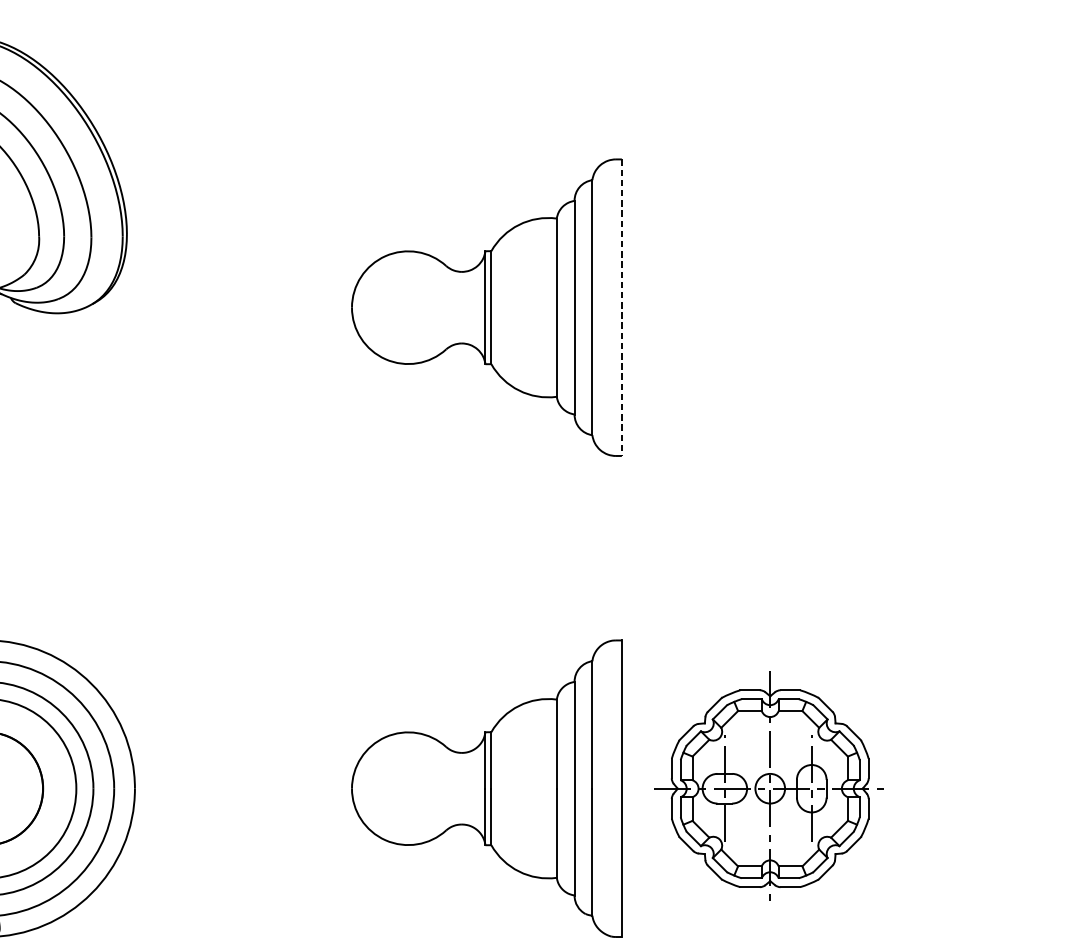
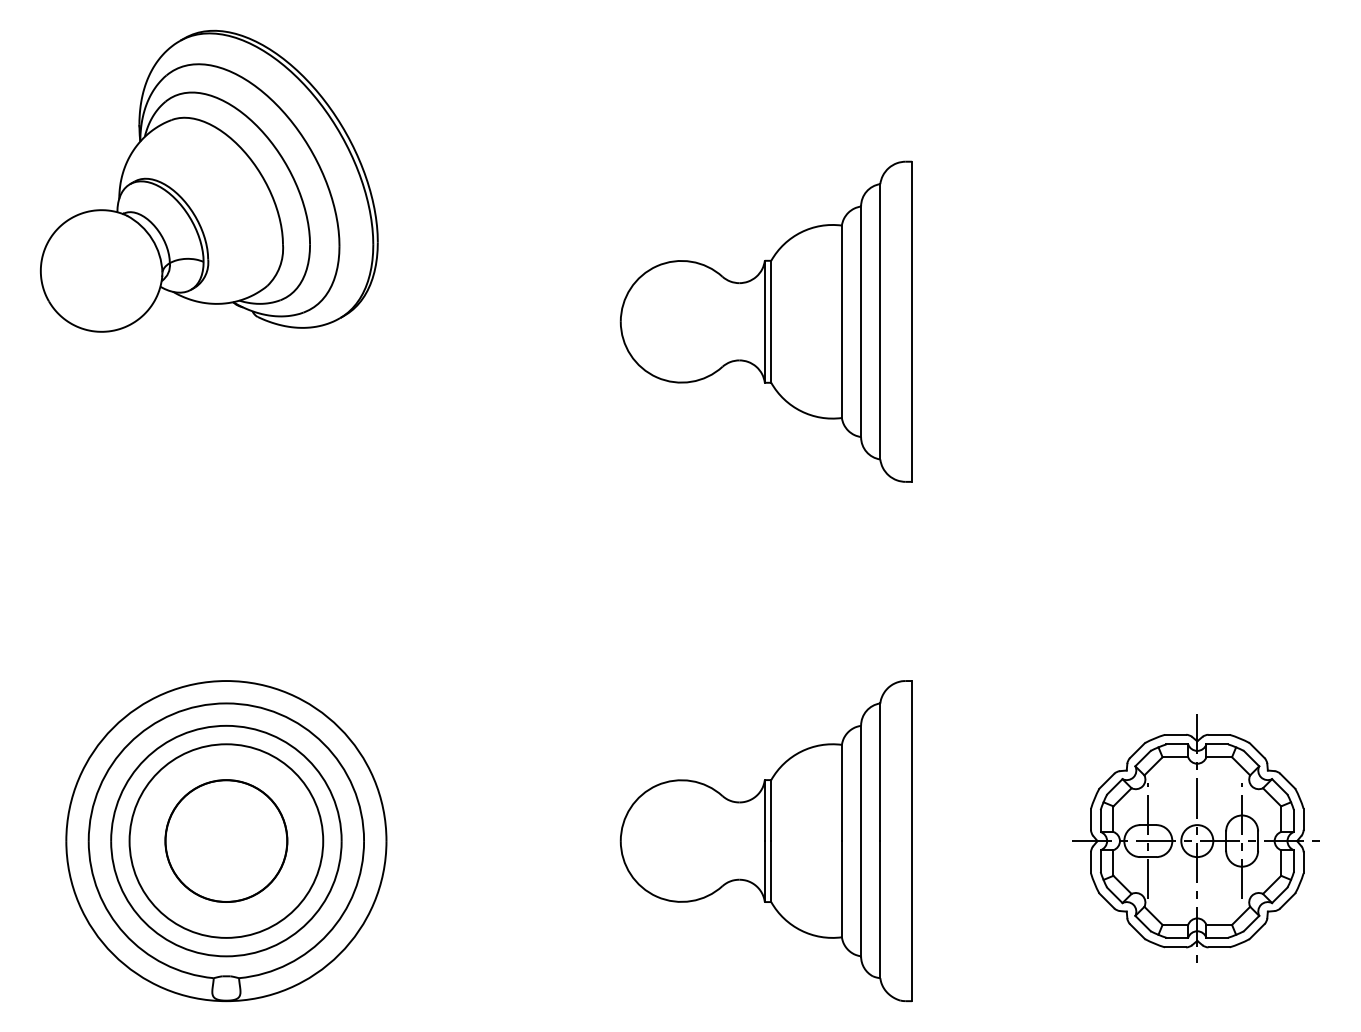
line: (622, 308) -> (912, 322), dashed -> solid
part: (768, 786) -> (1195, 838), moved

